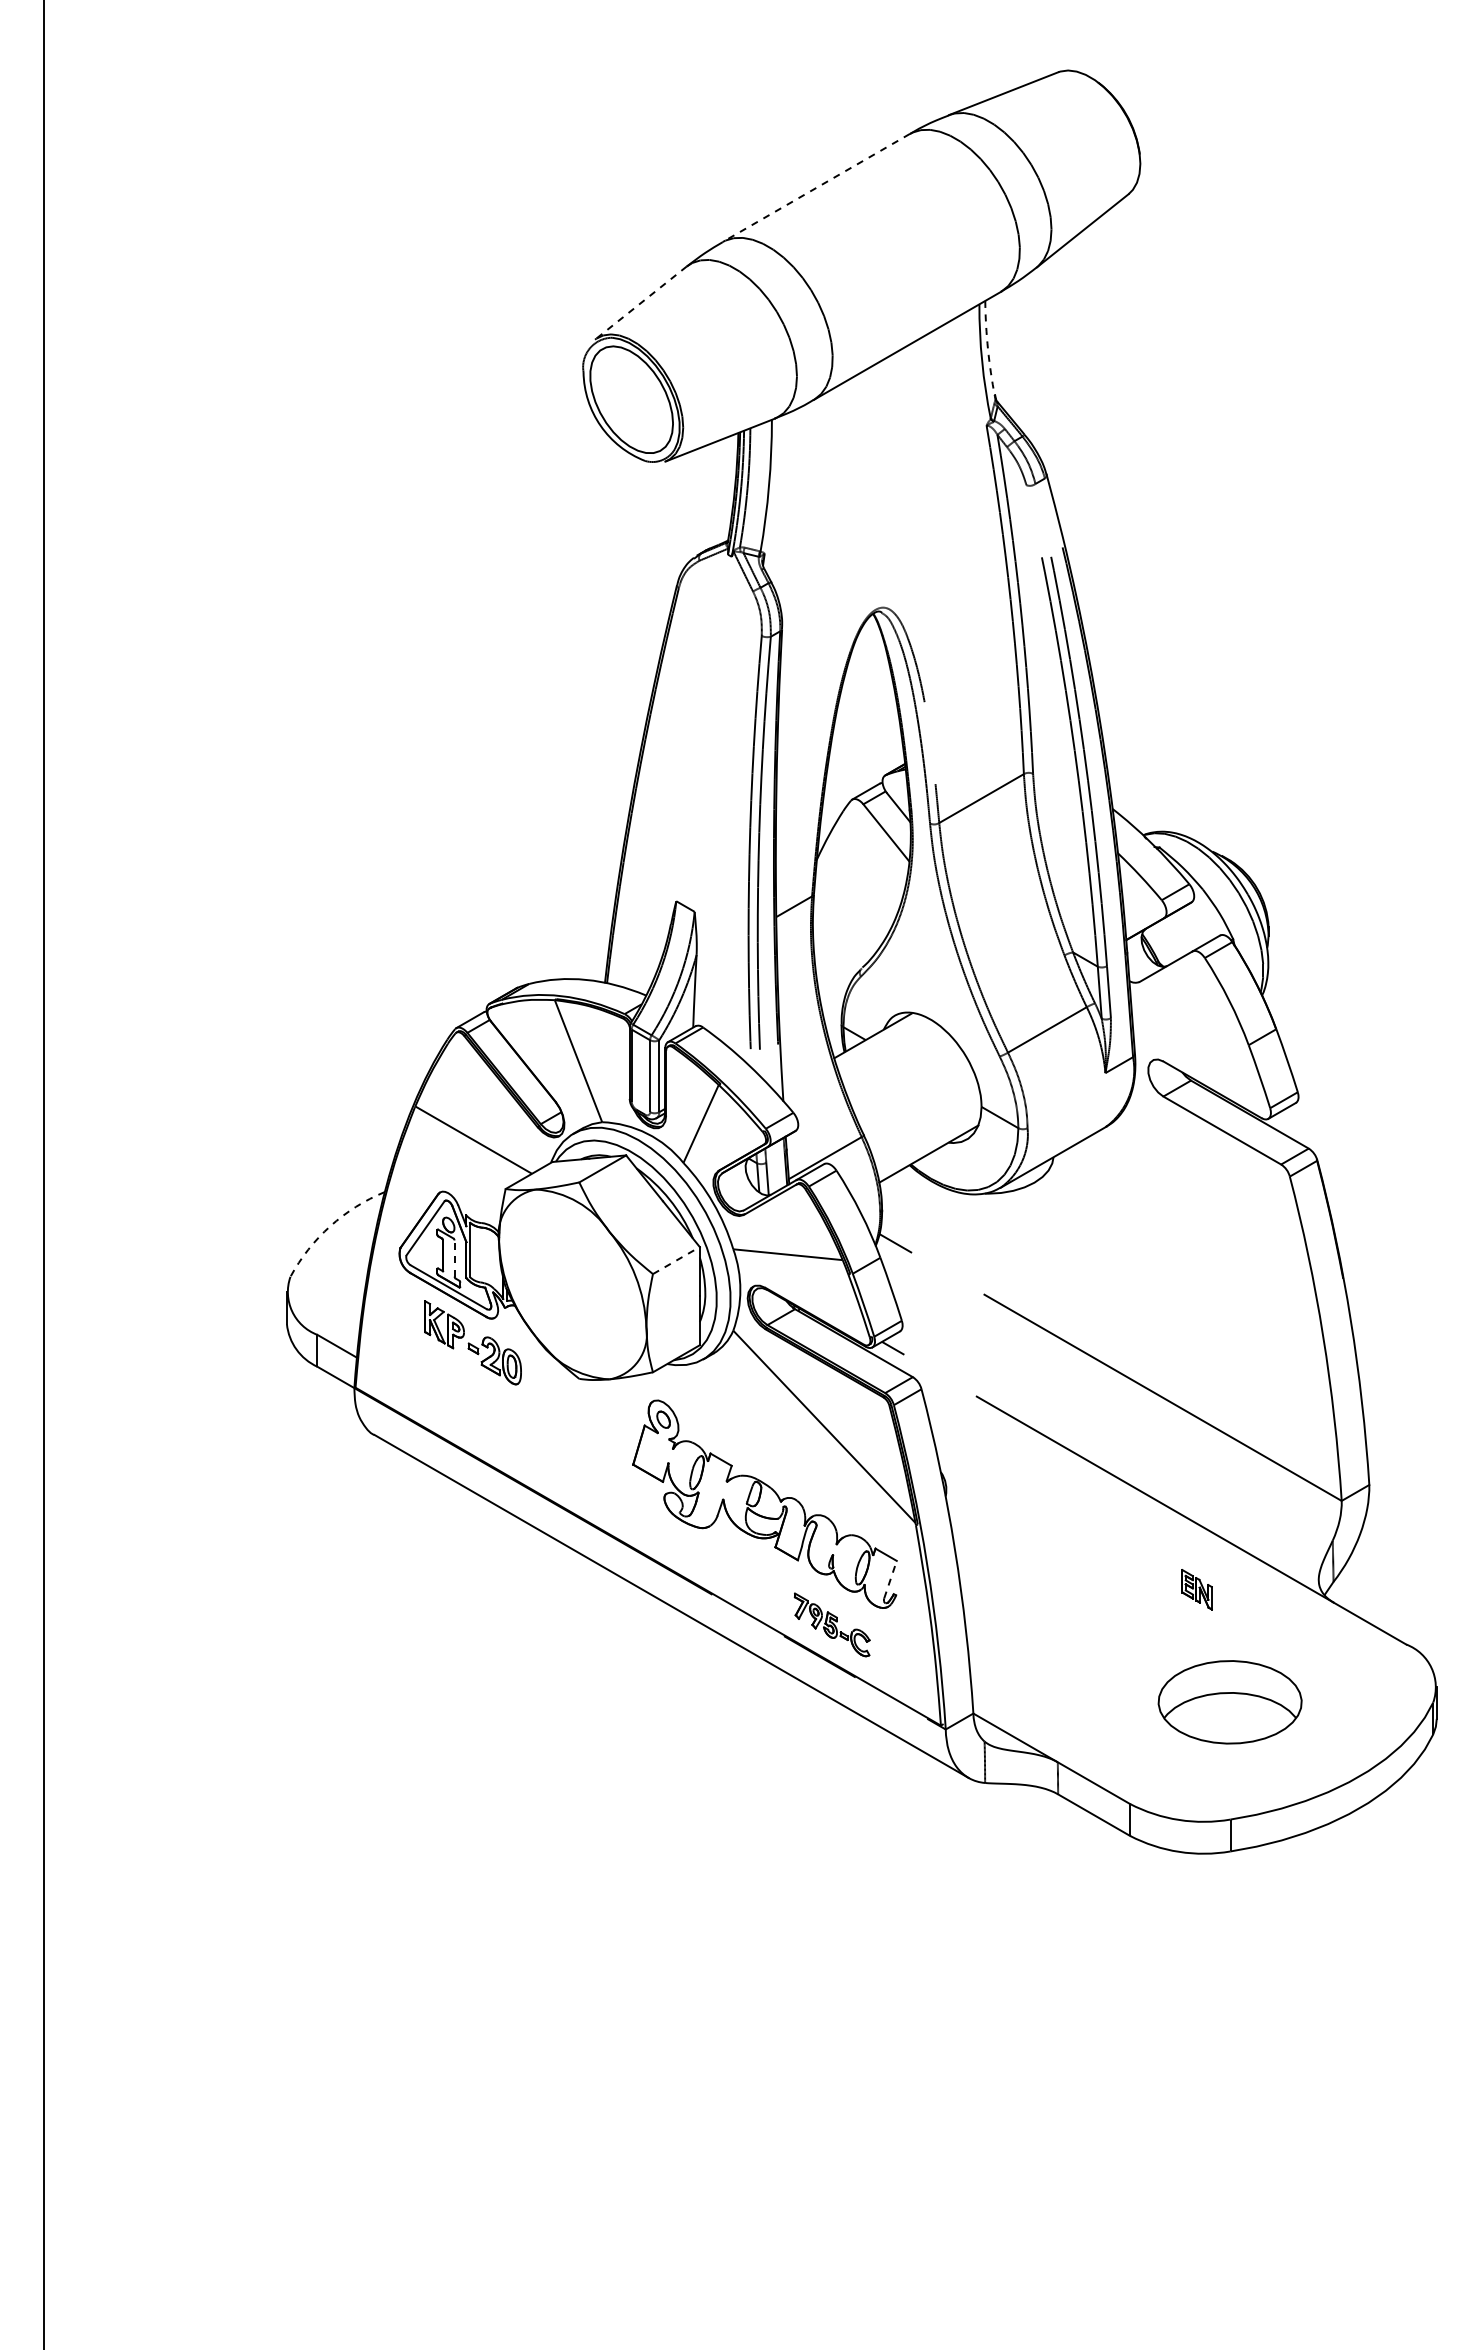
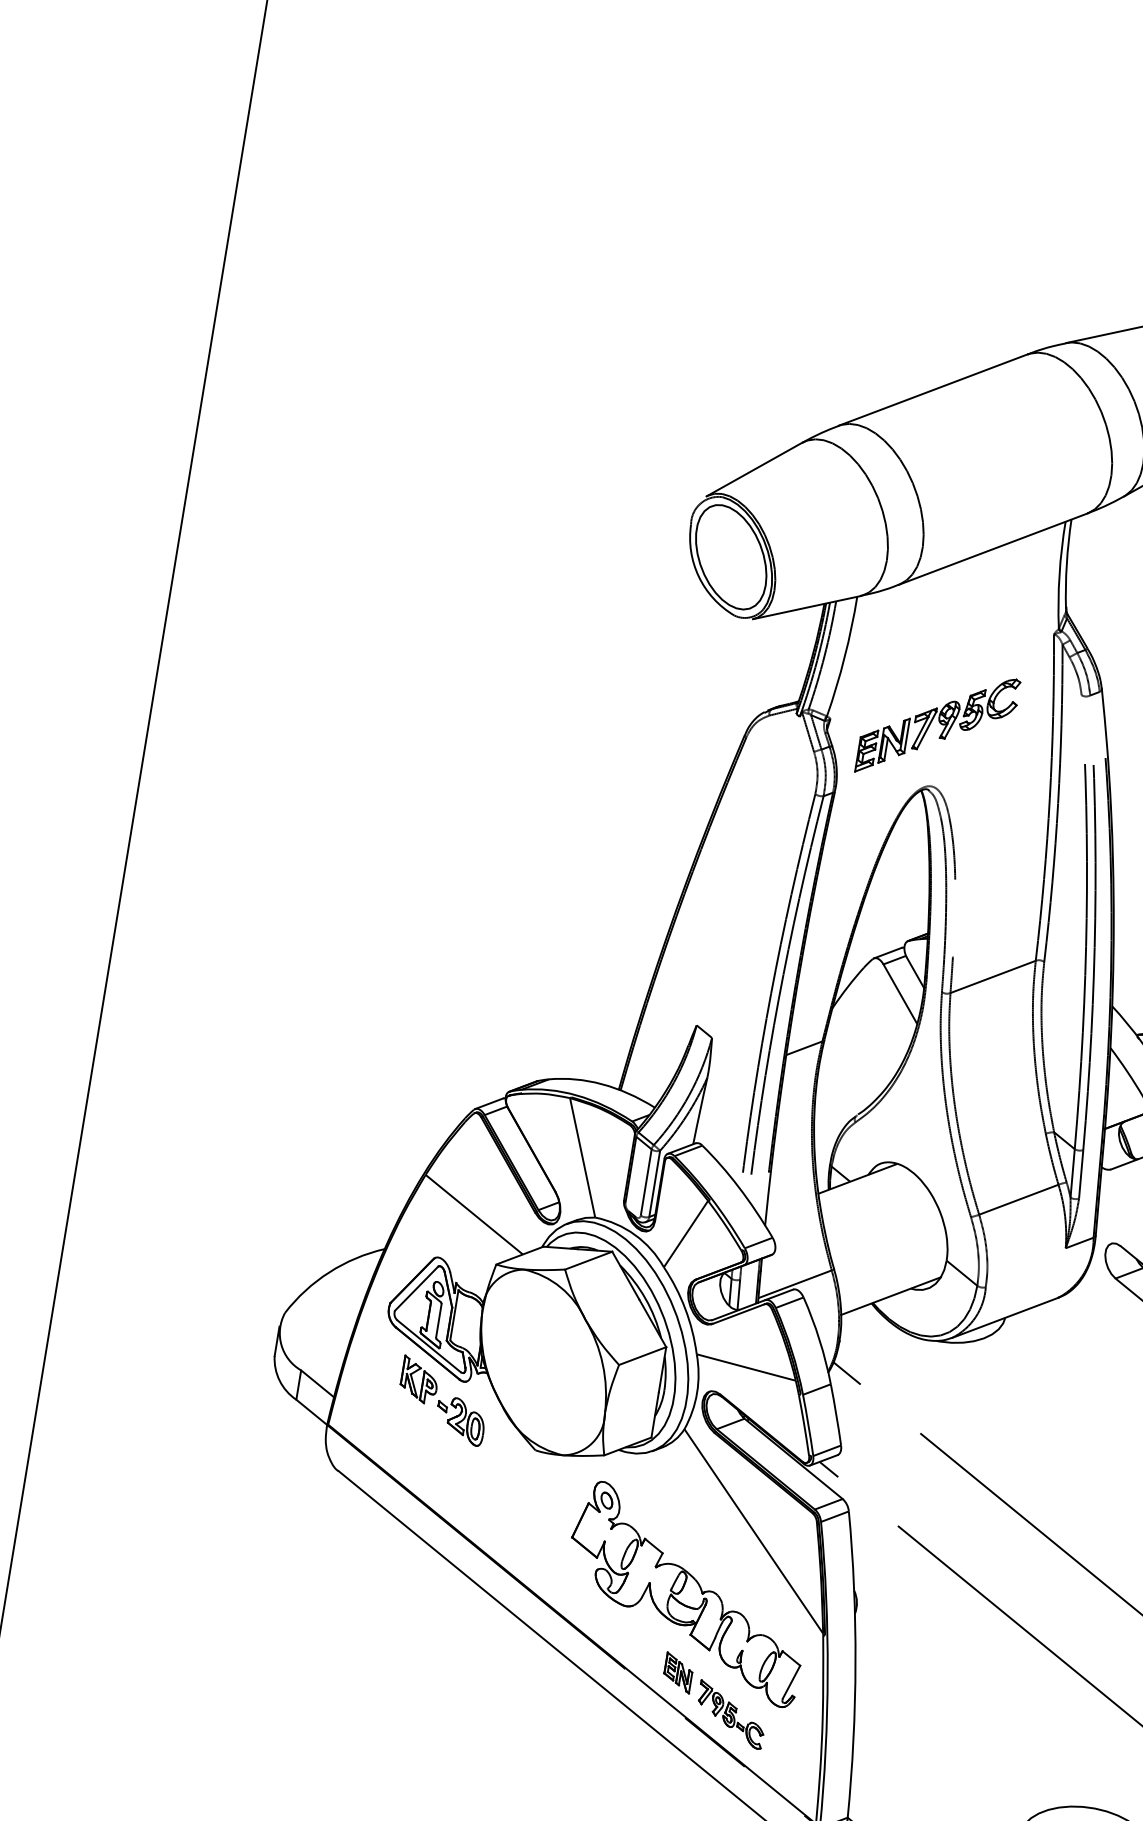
line: (815, 188) -> (932, 390), dashed -> solid
line: (640, 303) -> (753, 469), dashed -> solid
arc: (988, 349) -> (1067, 564), dashed -> solid
part: (879, 542) -> (937, 725), added
arc: (330, 1226) -> (329, 1272), dashed -> solid
line: (454, 1258) -> (438, 1320), dashed -> solid
line: (676, 1260) -> (642, 1356), dashed -> solid
line: (890, 1579) -> (791, 1681), dashed -> solid
part: (1196, 1589) -> (677, 1672), moved

